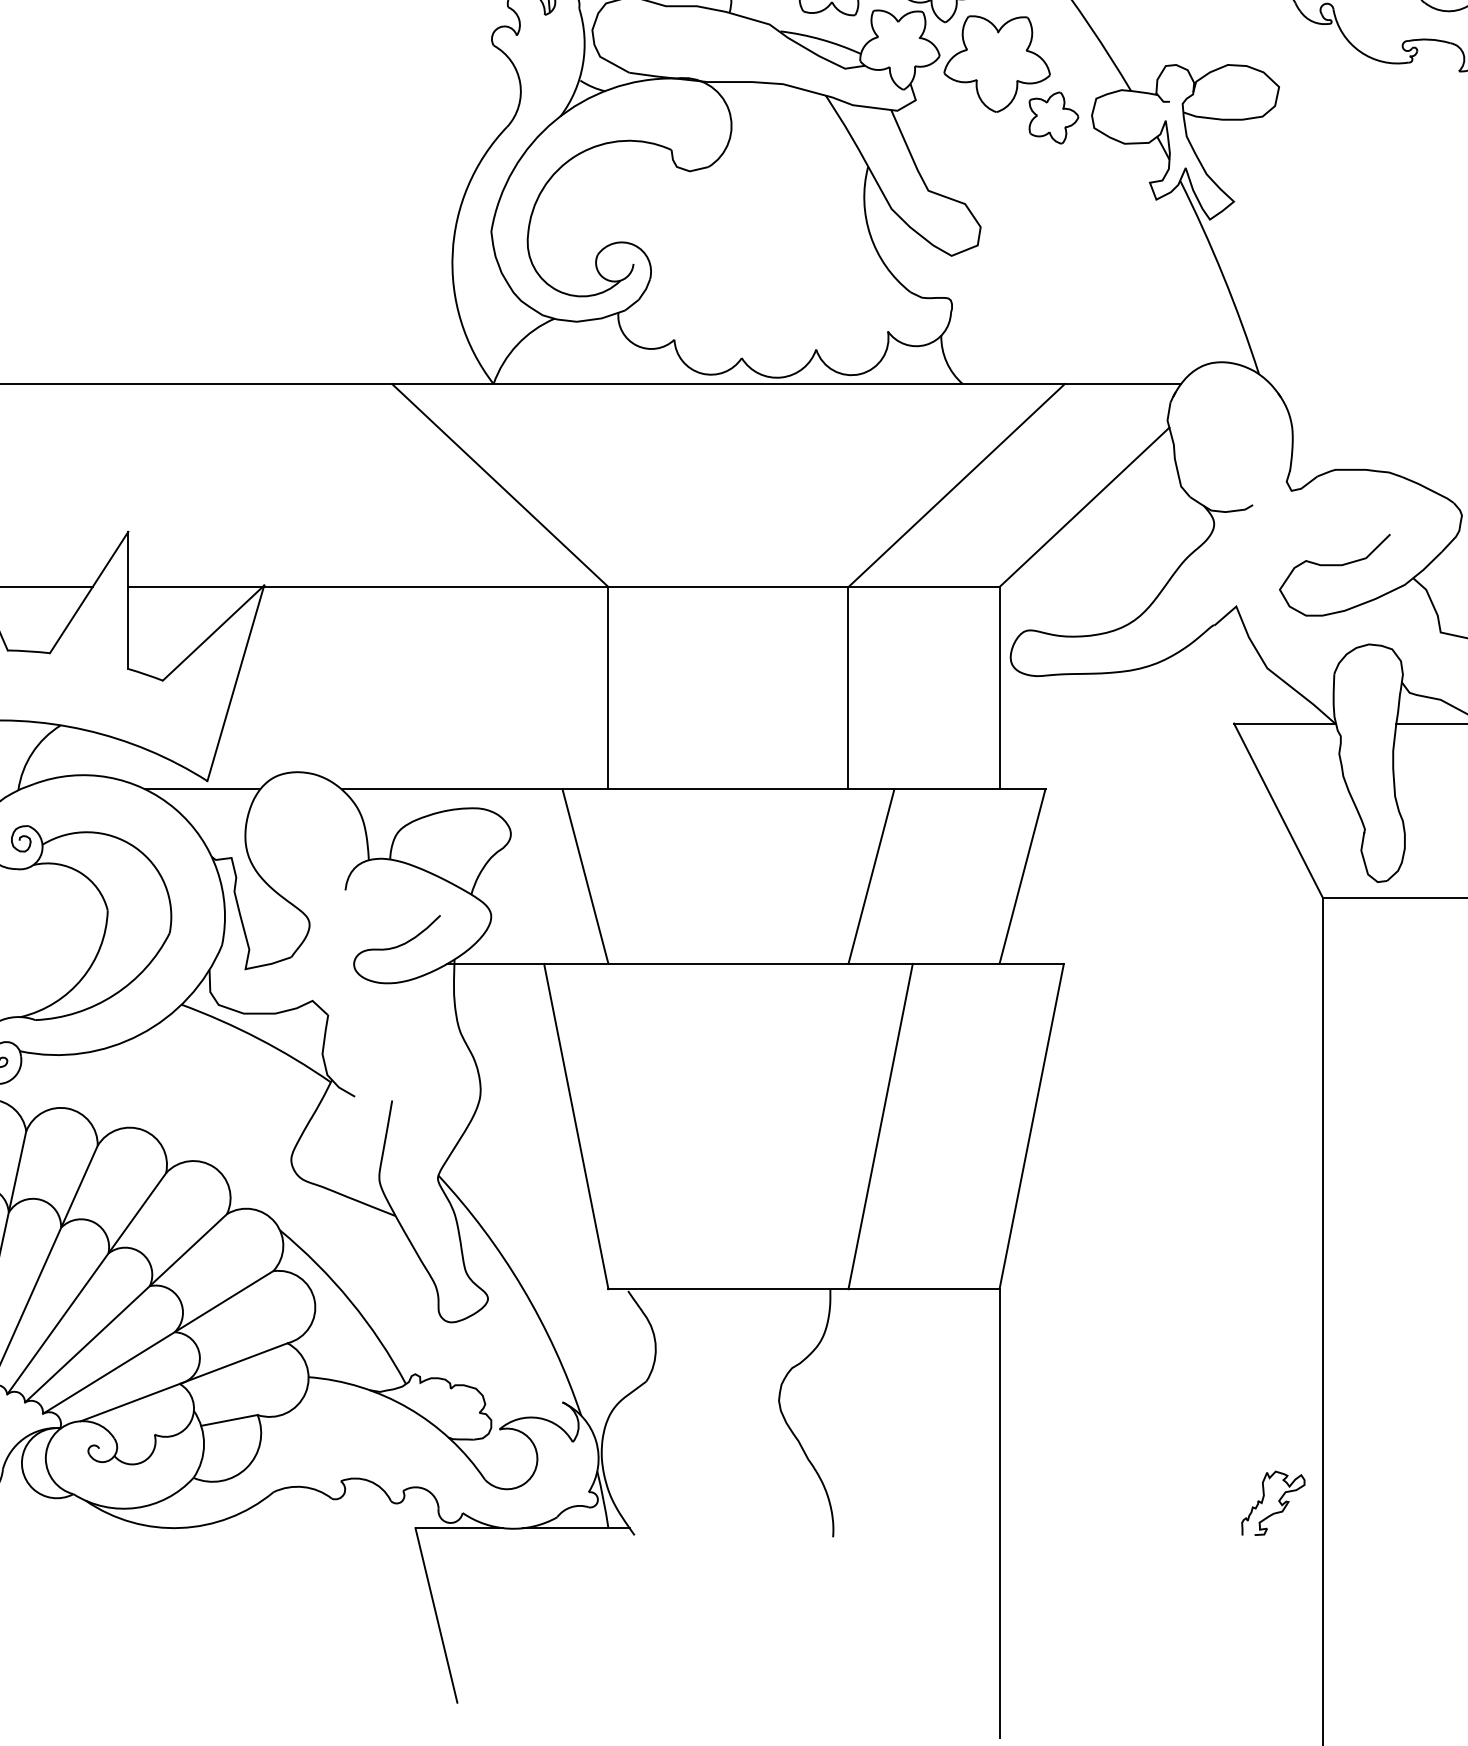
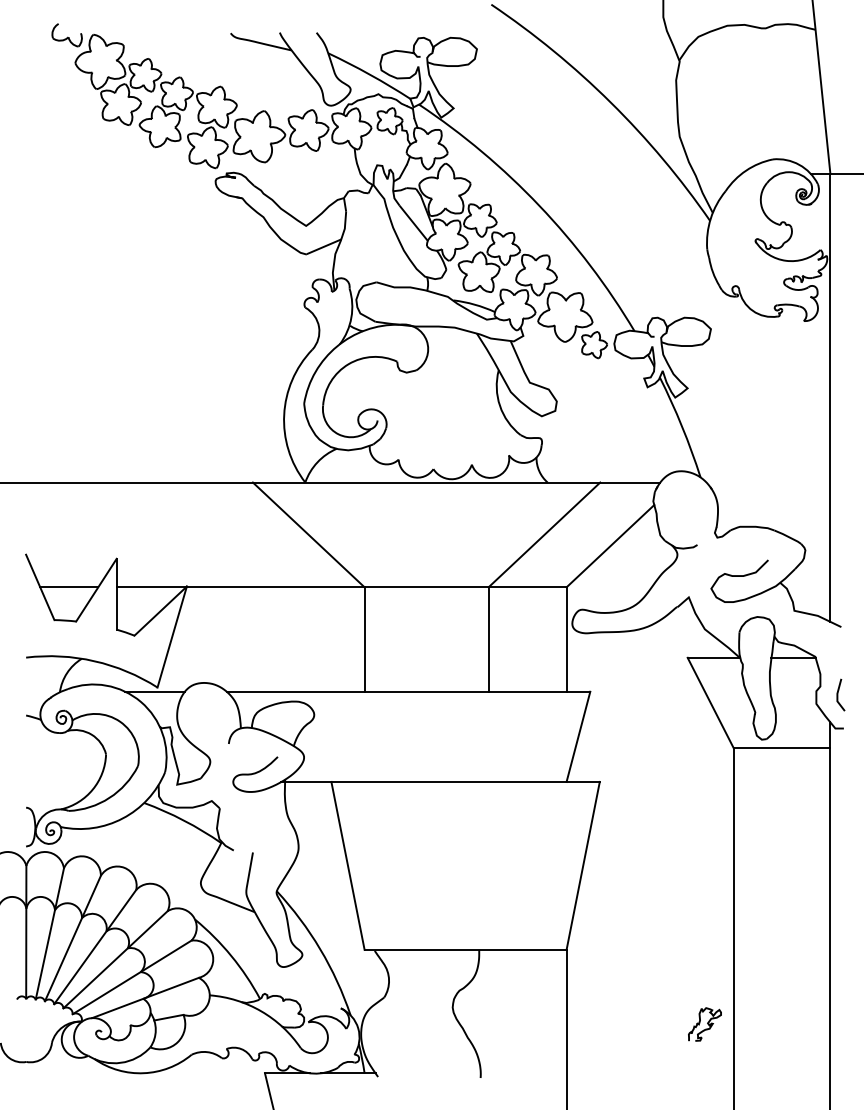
line: (584, 875) -> (352, 736), removed
line: (871, 875) -> (500, 736), removed
line: (879, 1125) -> (504, 865), removed
curve: (1278, 1503) -> (707, 1024), moved

